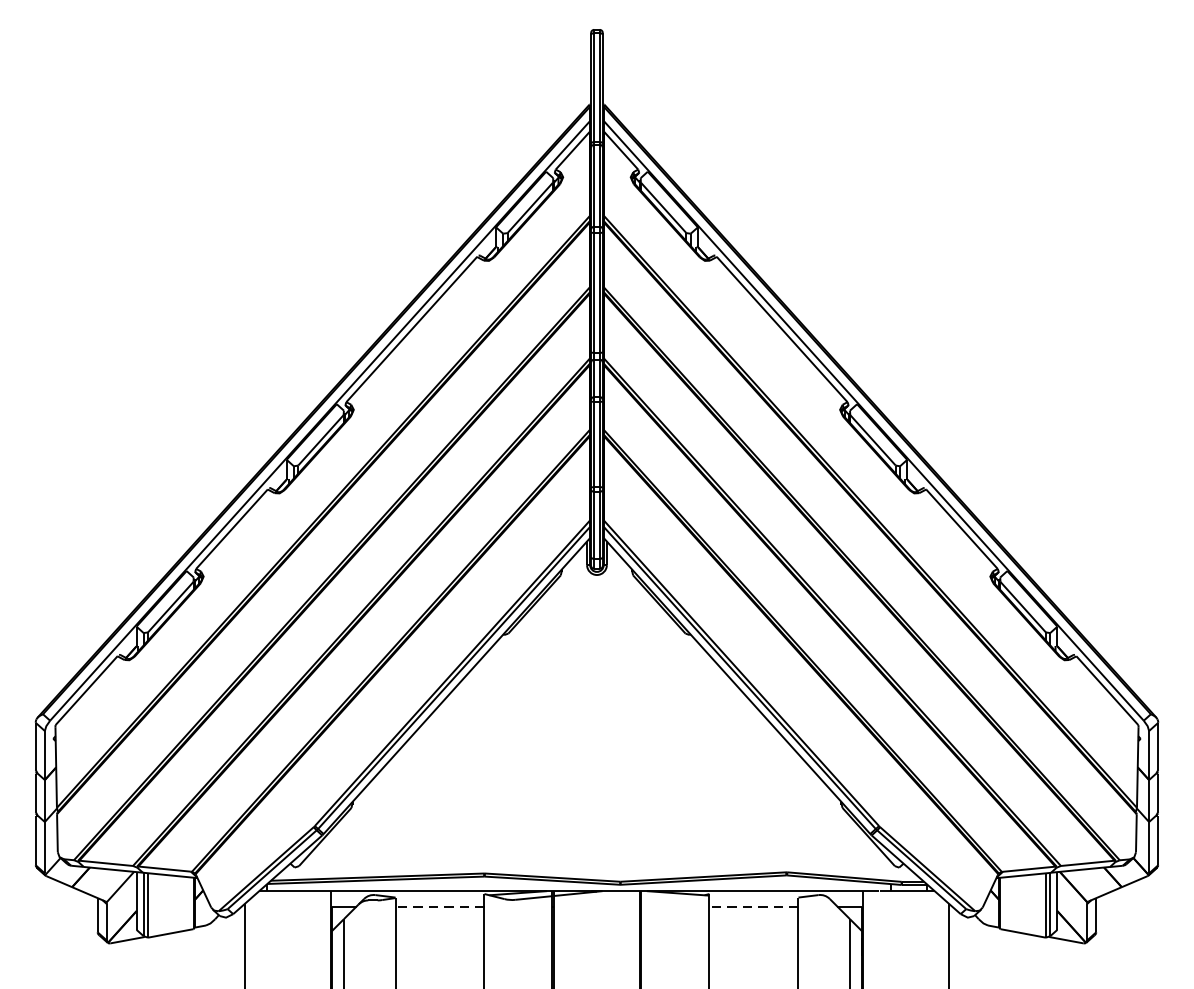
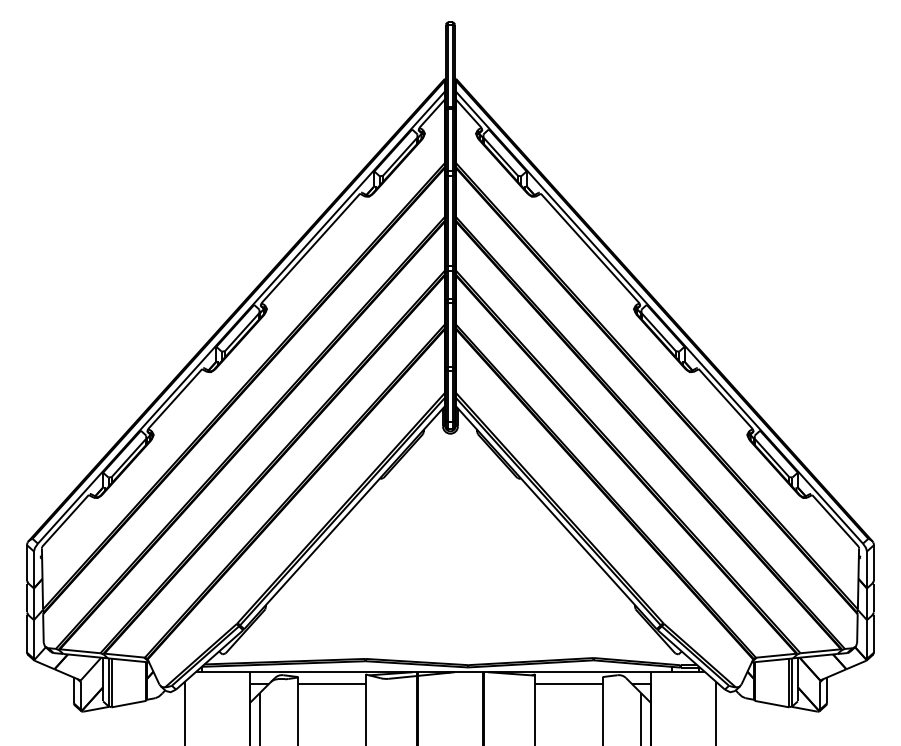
line: (440, 906) -> (332, 683), dashed -> solid
line: (753, 906) -> (568, 683), dashed -> solid

